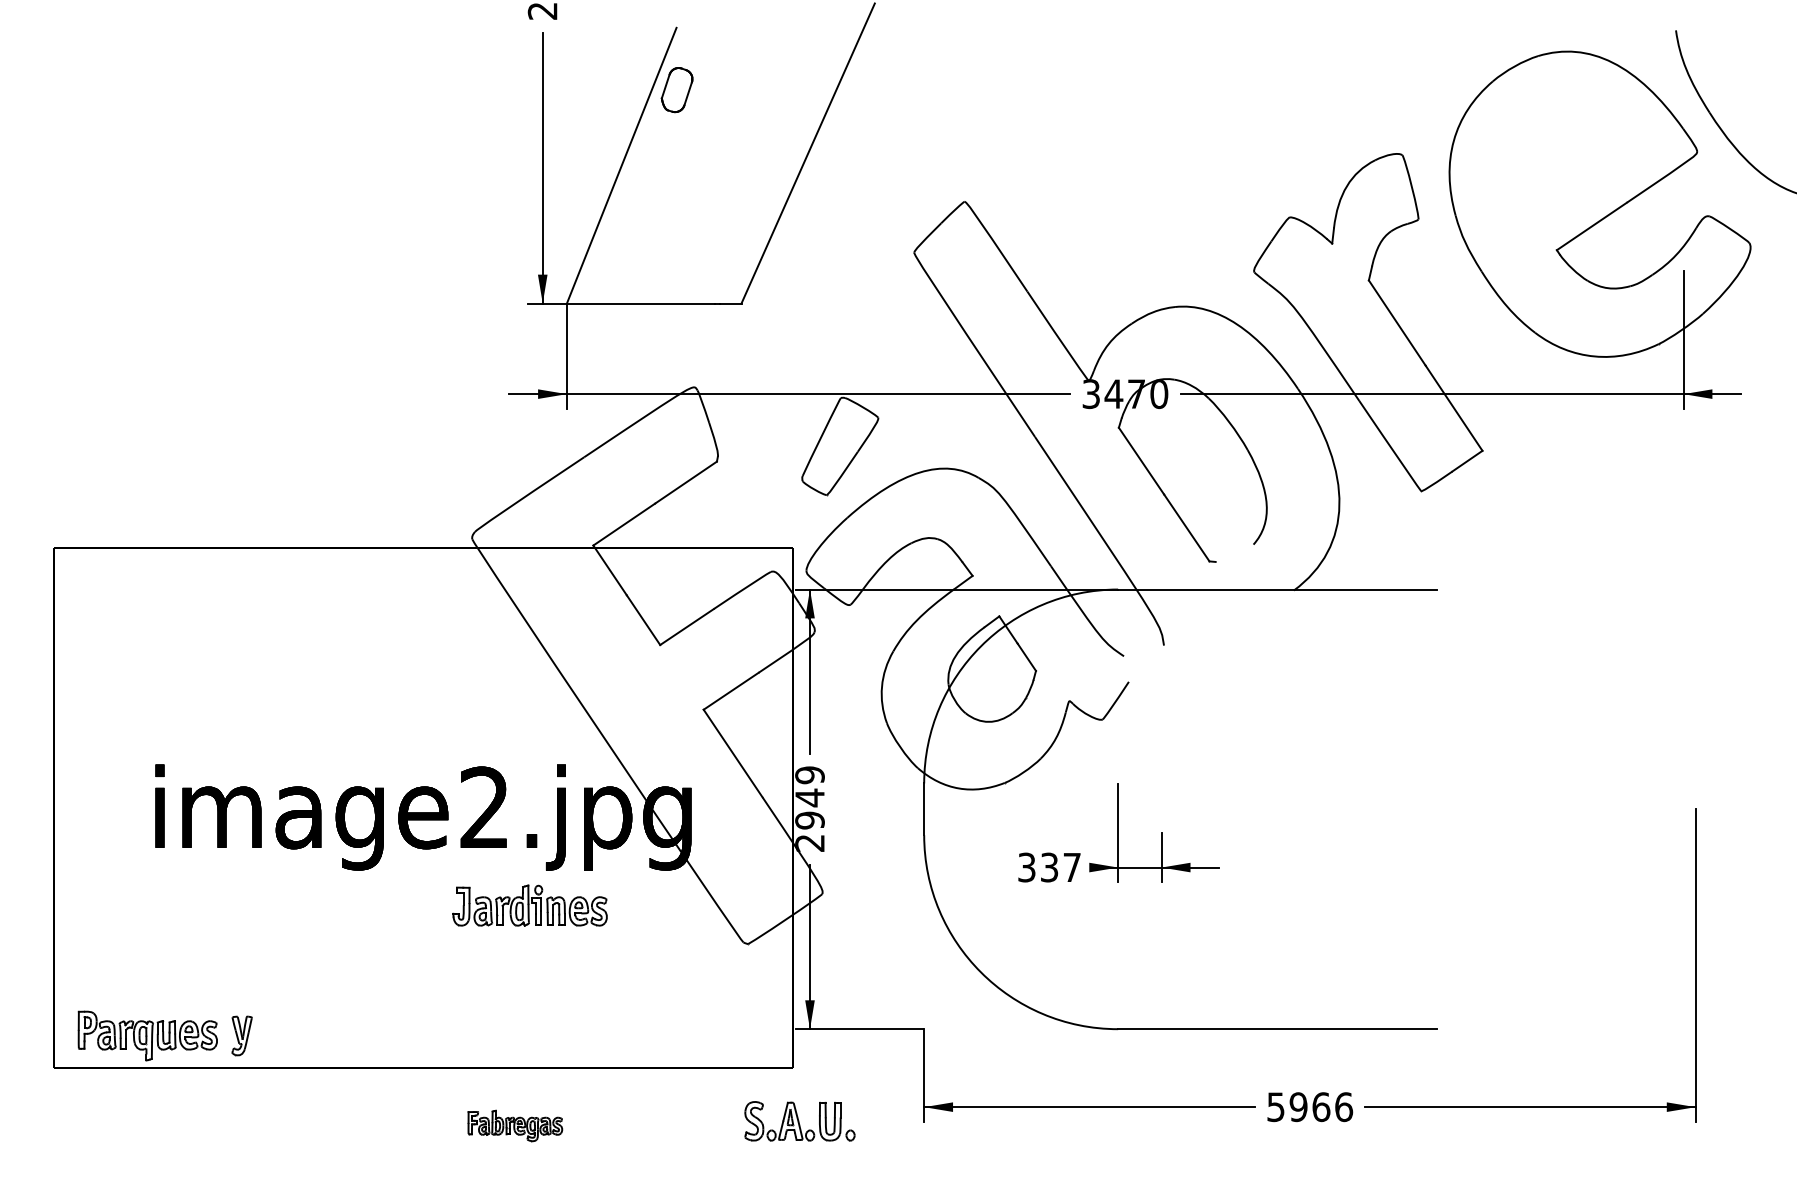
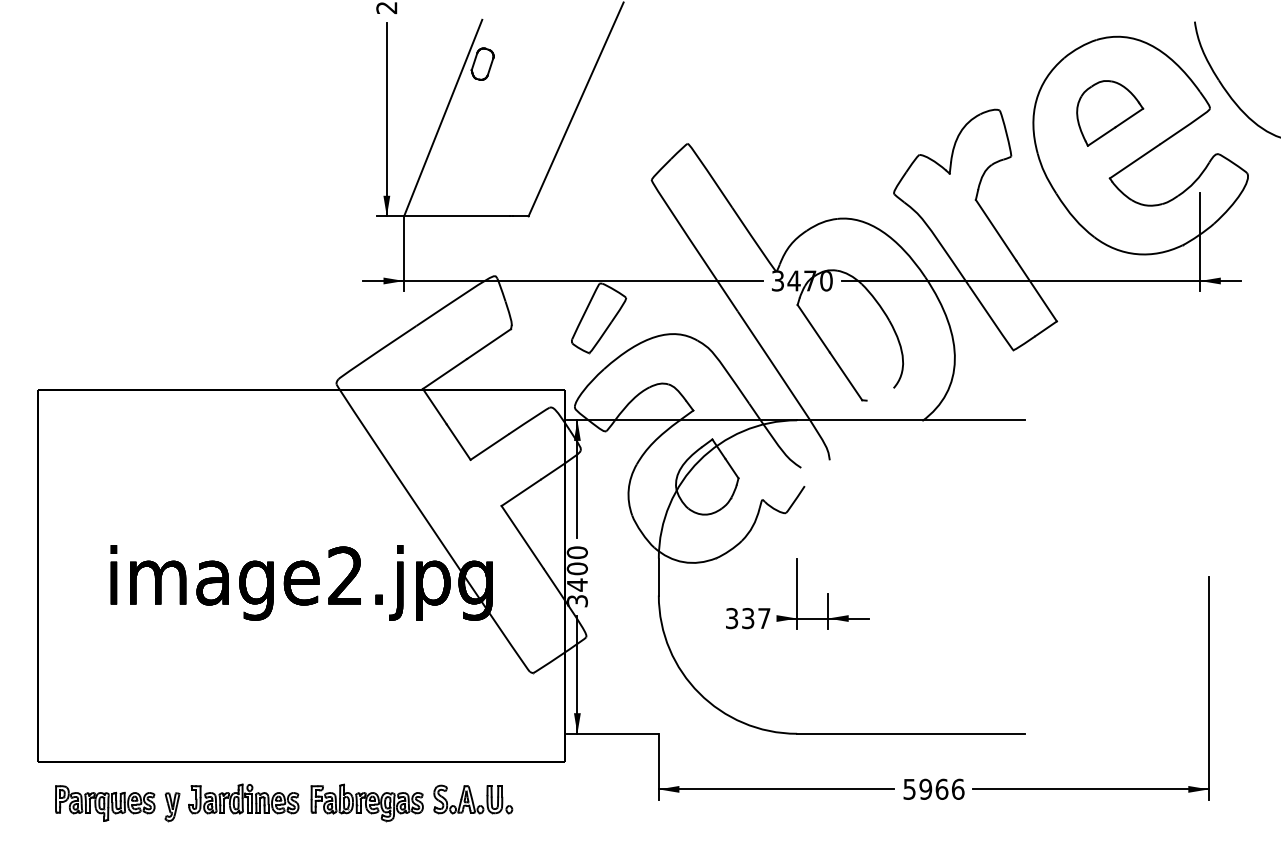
part: (1557, 158) -> (1110, 112), added
text: (809, 808) -> (577, 576), 2949 -> 3400
part: (529, 905) -> (243, 798), moved
part: (147, 1035) -> (105, 803), moved
part: (241, 1035) -> (172, 806), moved
part: (799, 1121) -> (472, 799), moved
part: (515, 1125) -> (367, 802), size x1.67

